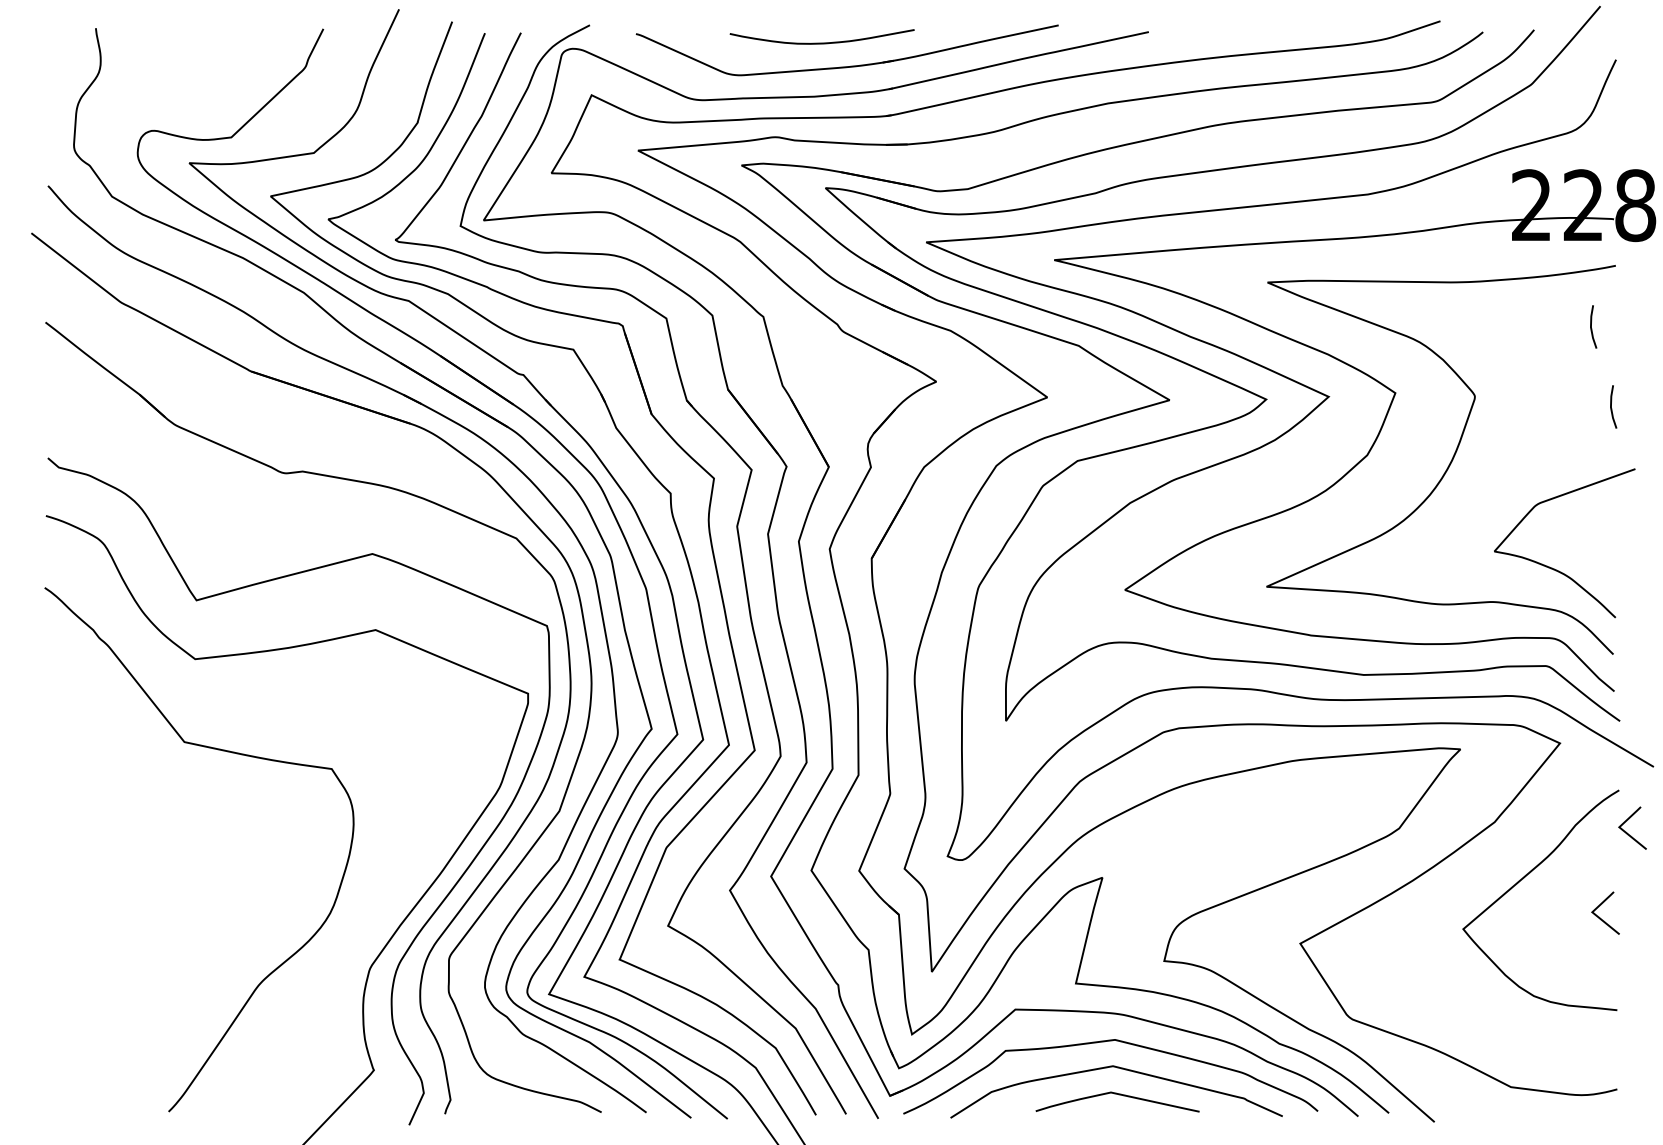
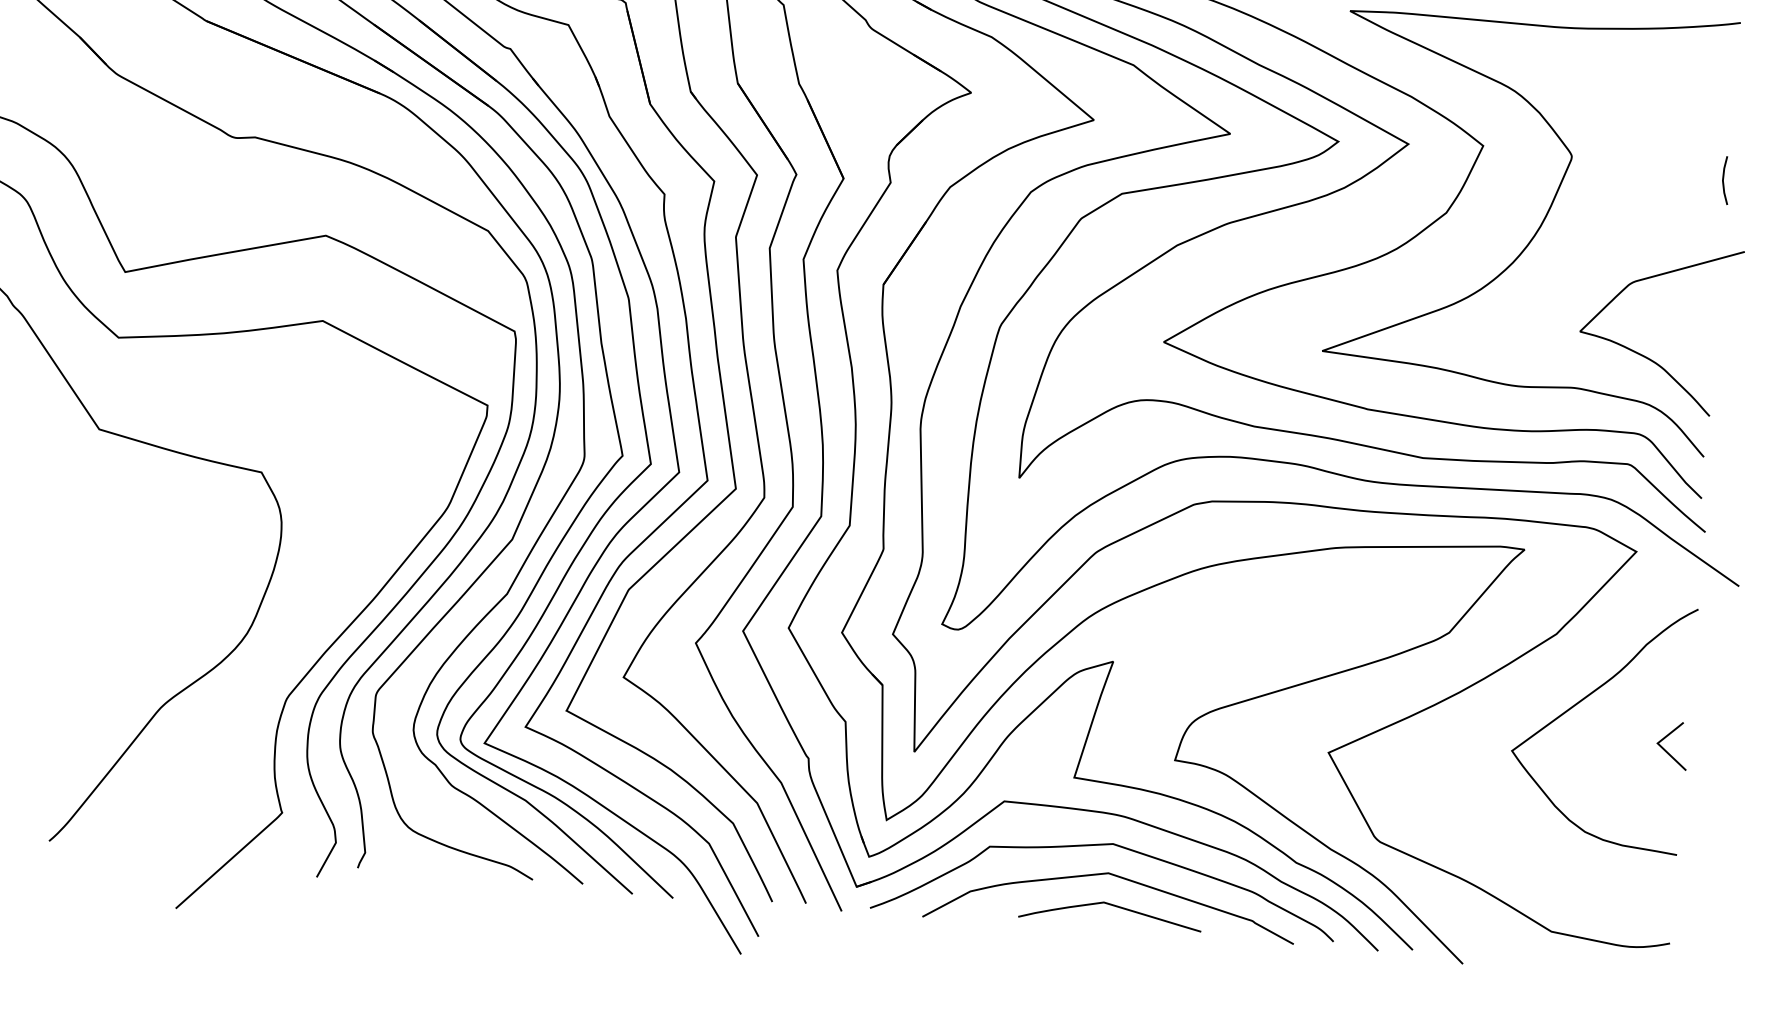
line: (1591, 326) -> (1708, 88), removed
curve: (1627, 832) -> (1704, 657), removed

